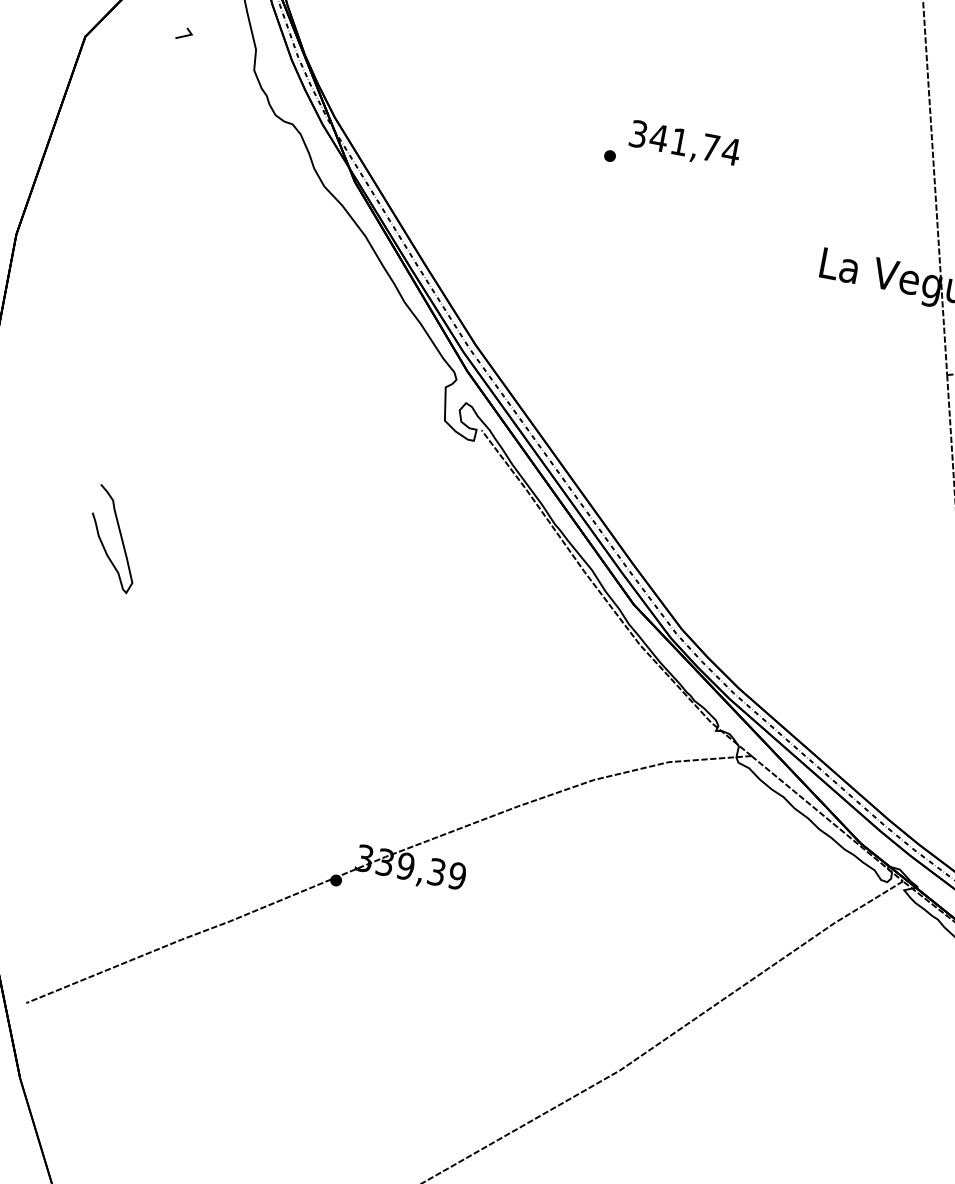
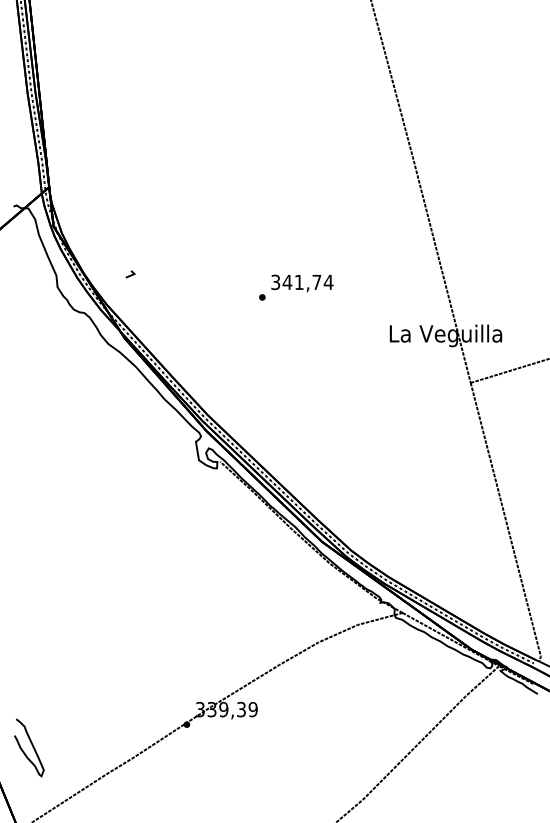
line: (184, 34) -> (130, 274), moved
curve: (118, 535) -> (31, 745), moved

